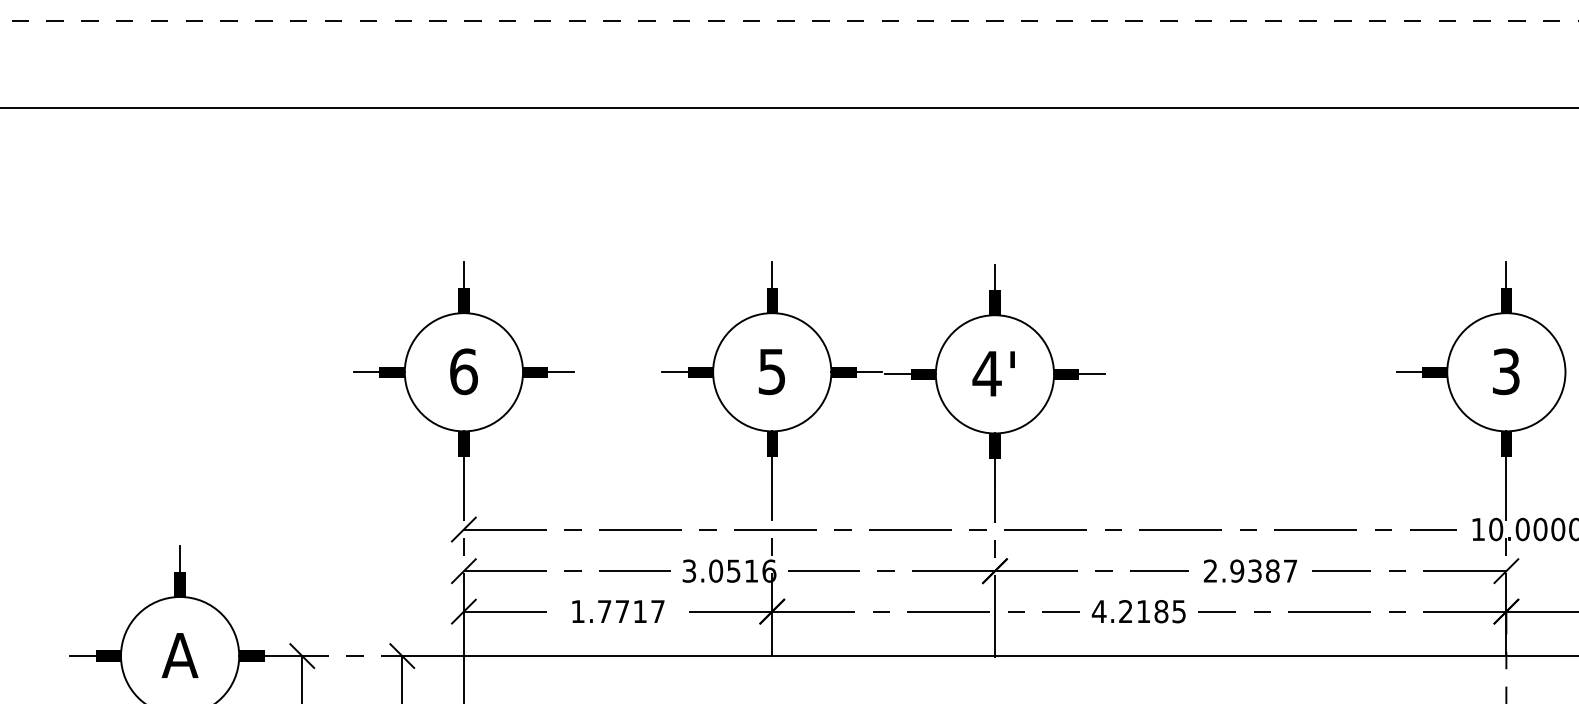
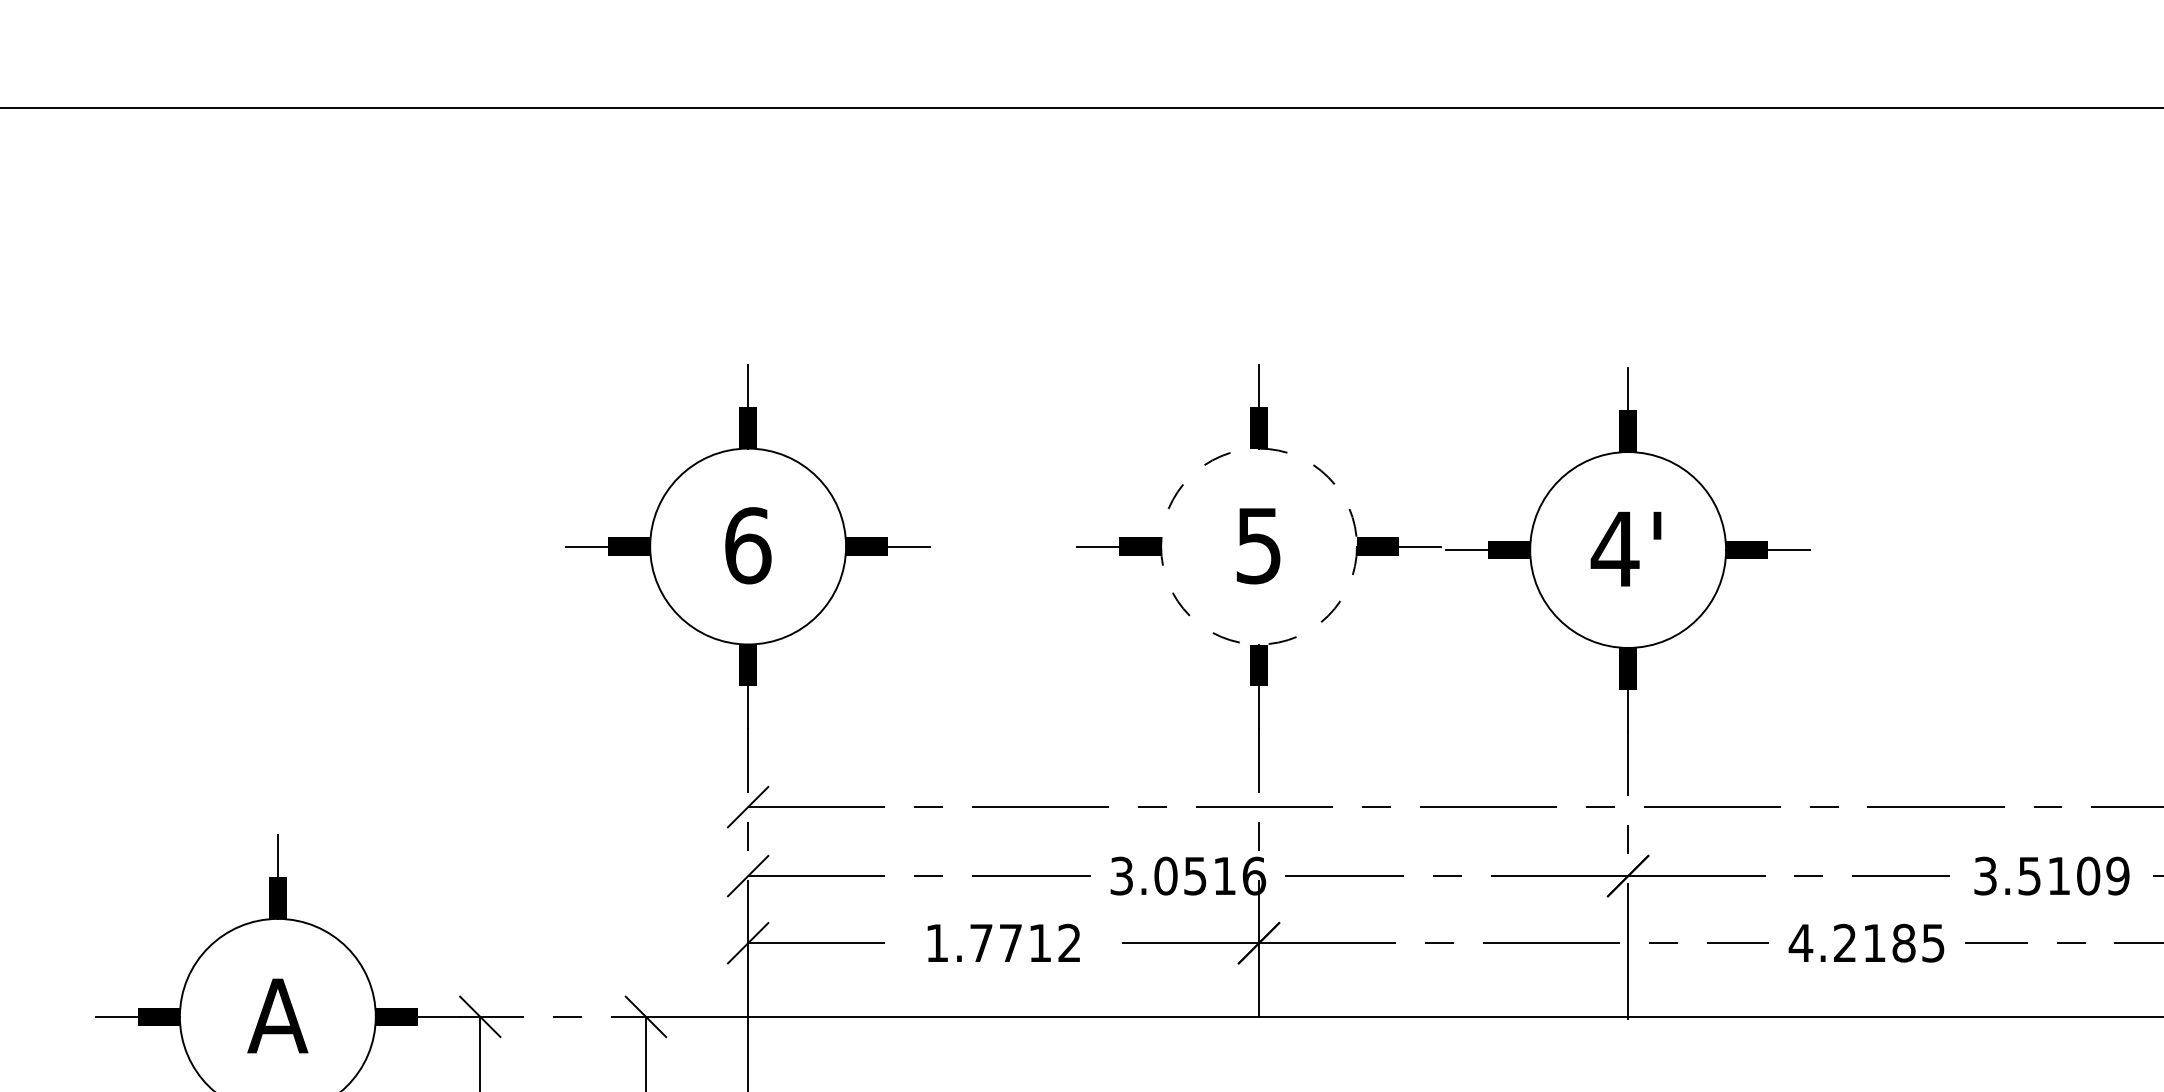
circle: (772, 372) -> (1259, 546), solid -> dashed
text: (1250, 570) -> (2051, 875), 2.9387 -> 3.5109
text: (657, 611) -> (1068, 942), 1.7717 -> 1.7712

